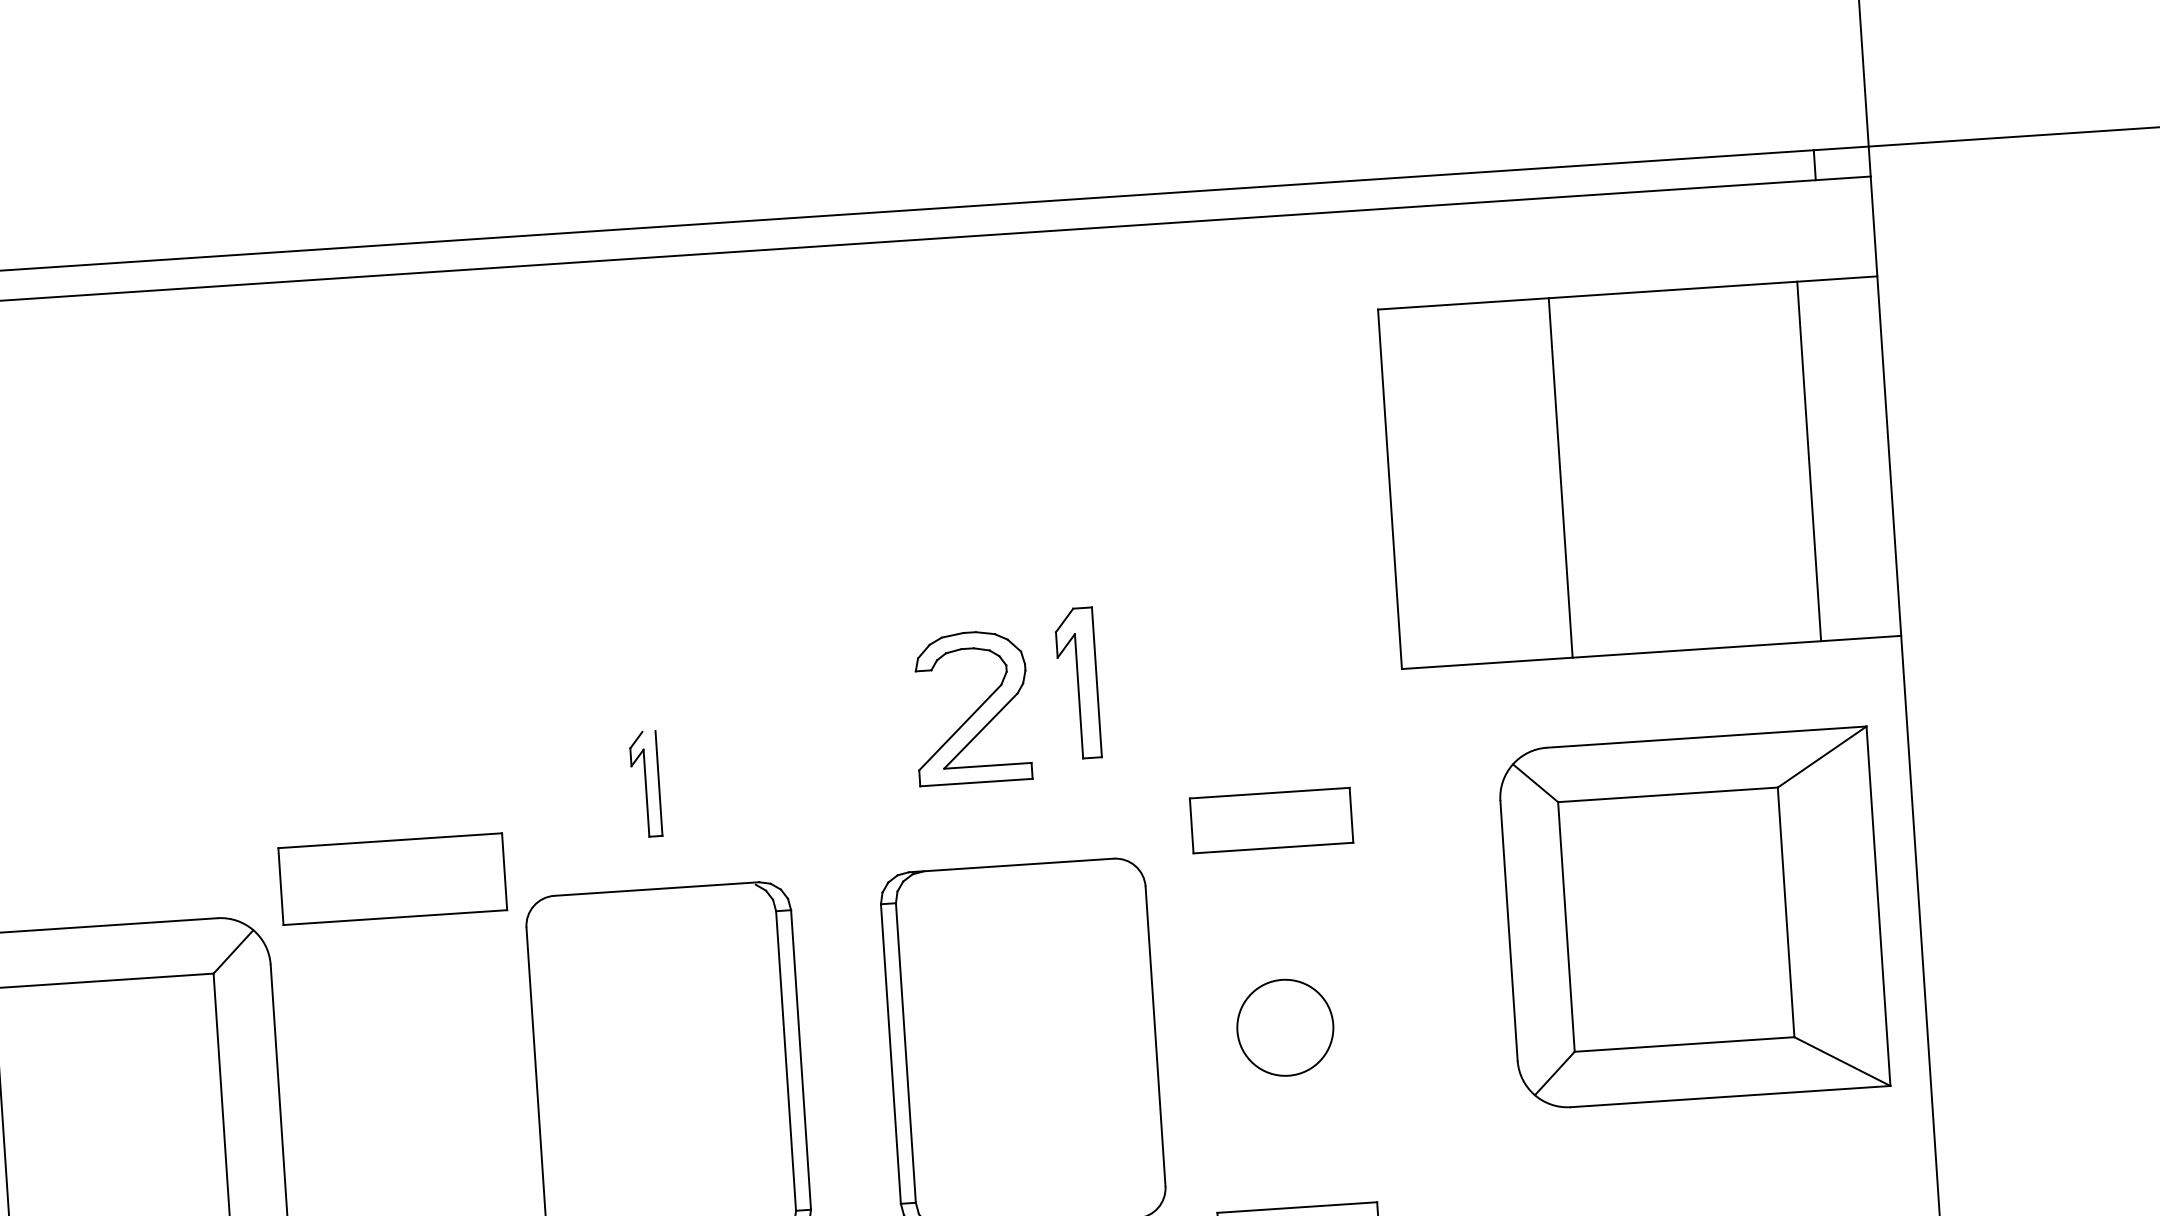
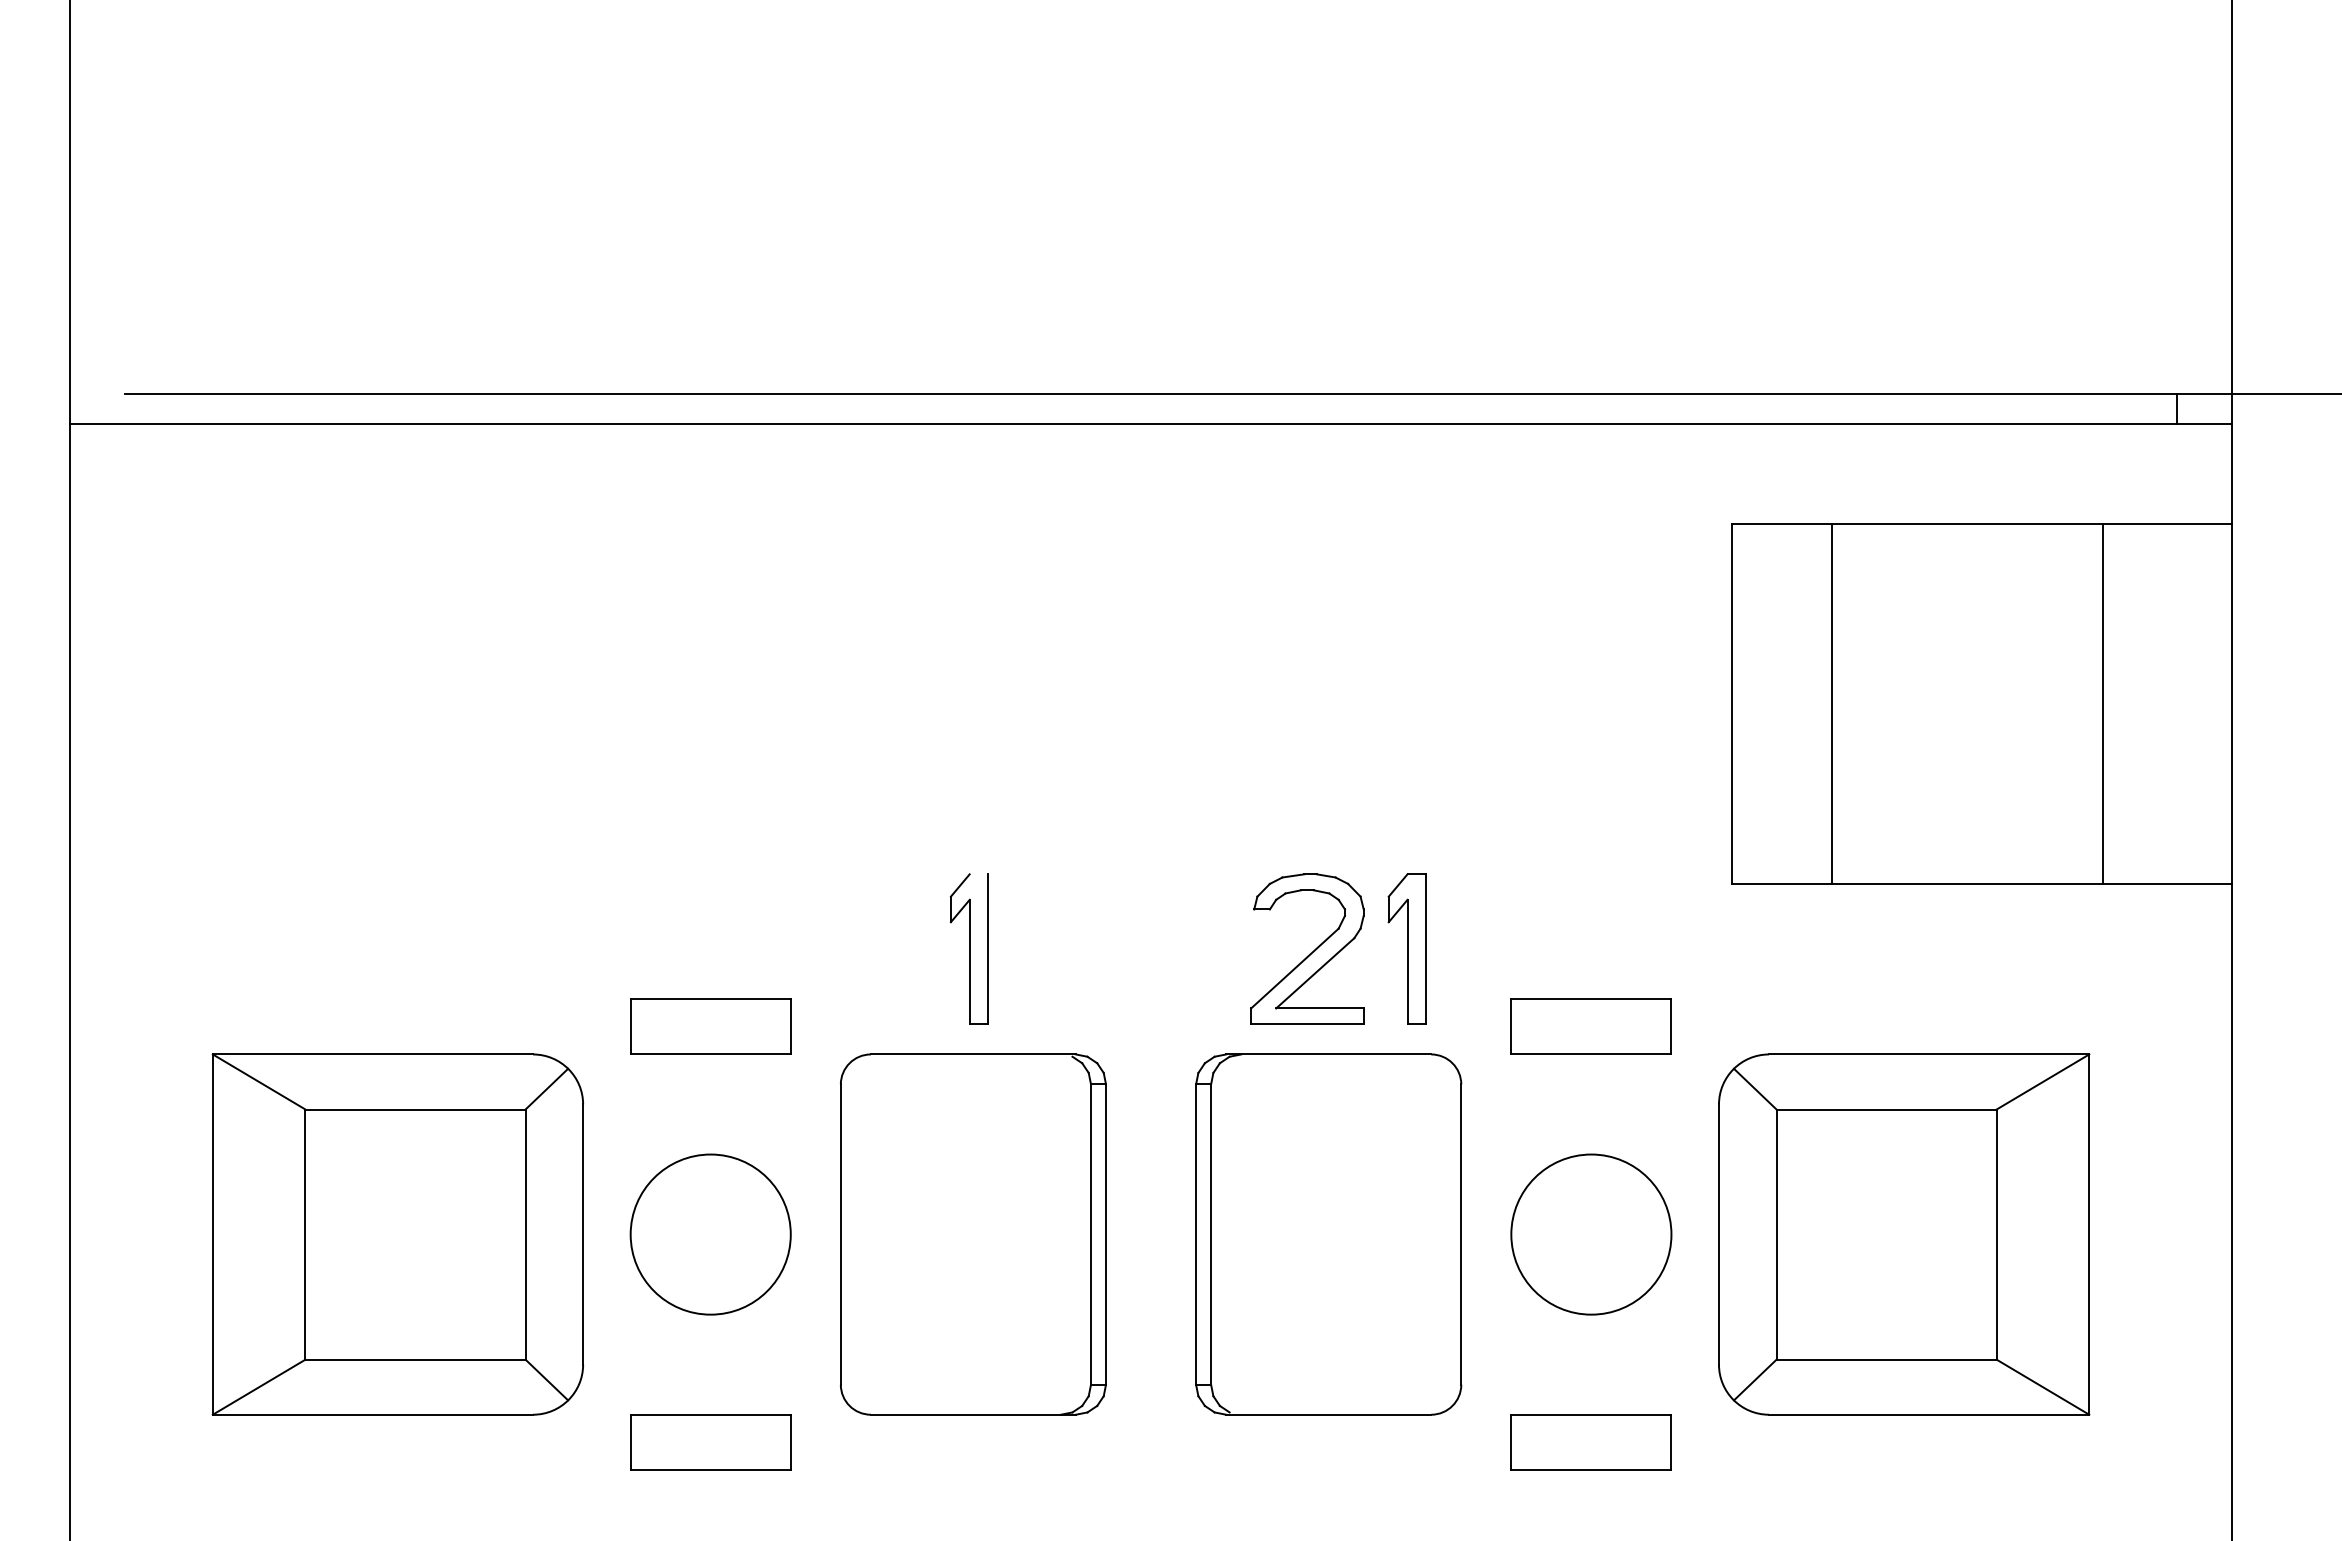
line: (1809, 461) -> (2102, 704), moved
line: (1560, 478) -> (1831, 704), moved
part: (1077, 682) -> (1406, 948), moved
part: (971, 706) -> (1307, 948), moved
part: (644, 783) -> (968, 948), size x1.43
part: (392, 878) -> (710, 1026), size x0.71
part: (1694, 918) -> (1904, 1234), moved
circle: (1285, 1027) -> (1591, 1234), size x1.67
circle: (406, 1086) -> (710, 1234), added

